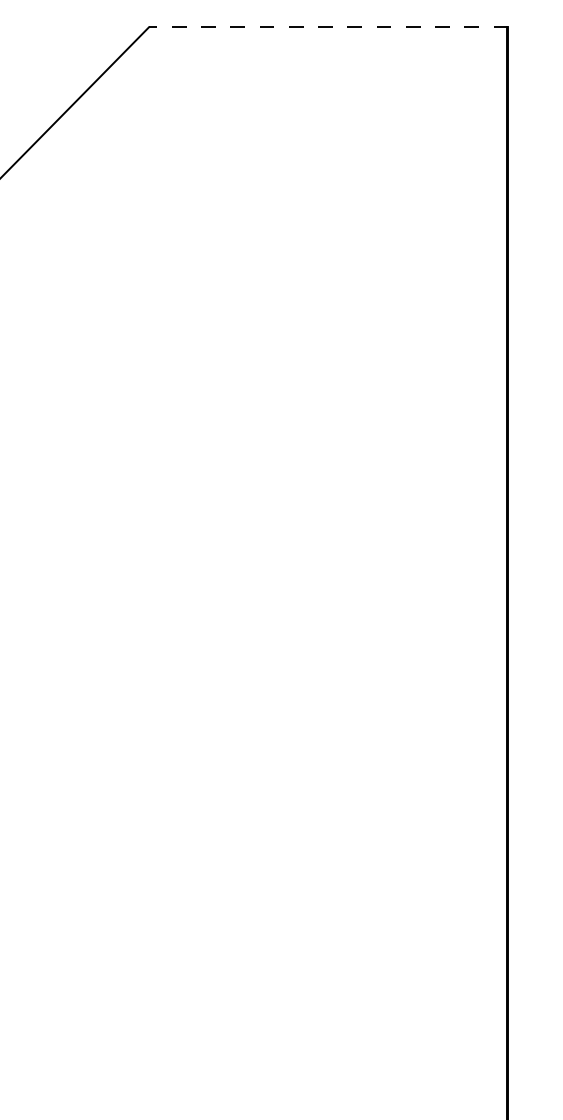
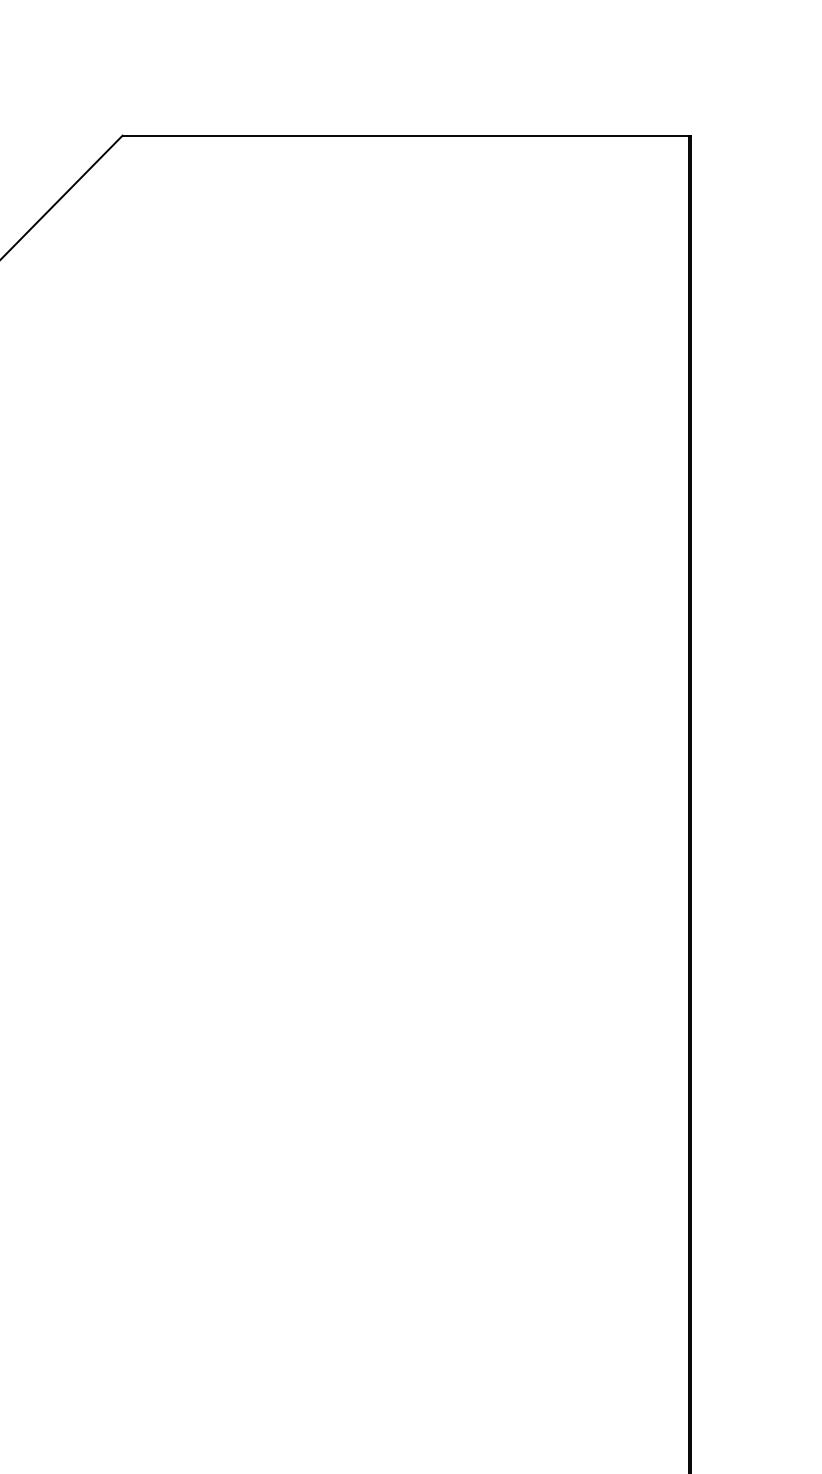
line: (328, 27) -> (406, 136), dashed -> solid

